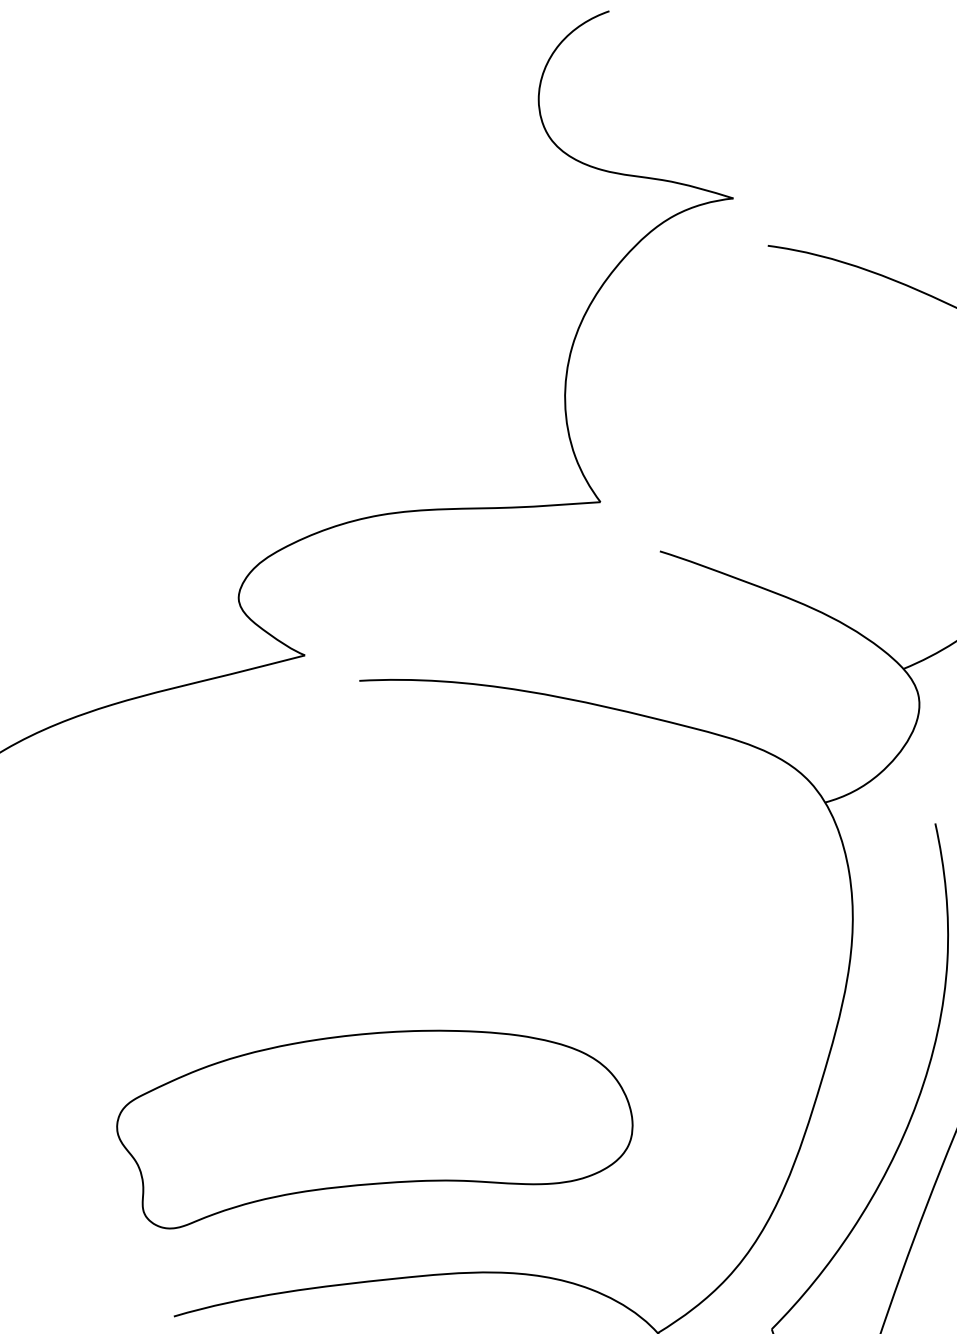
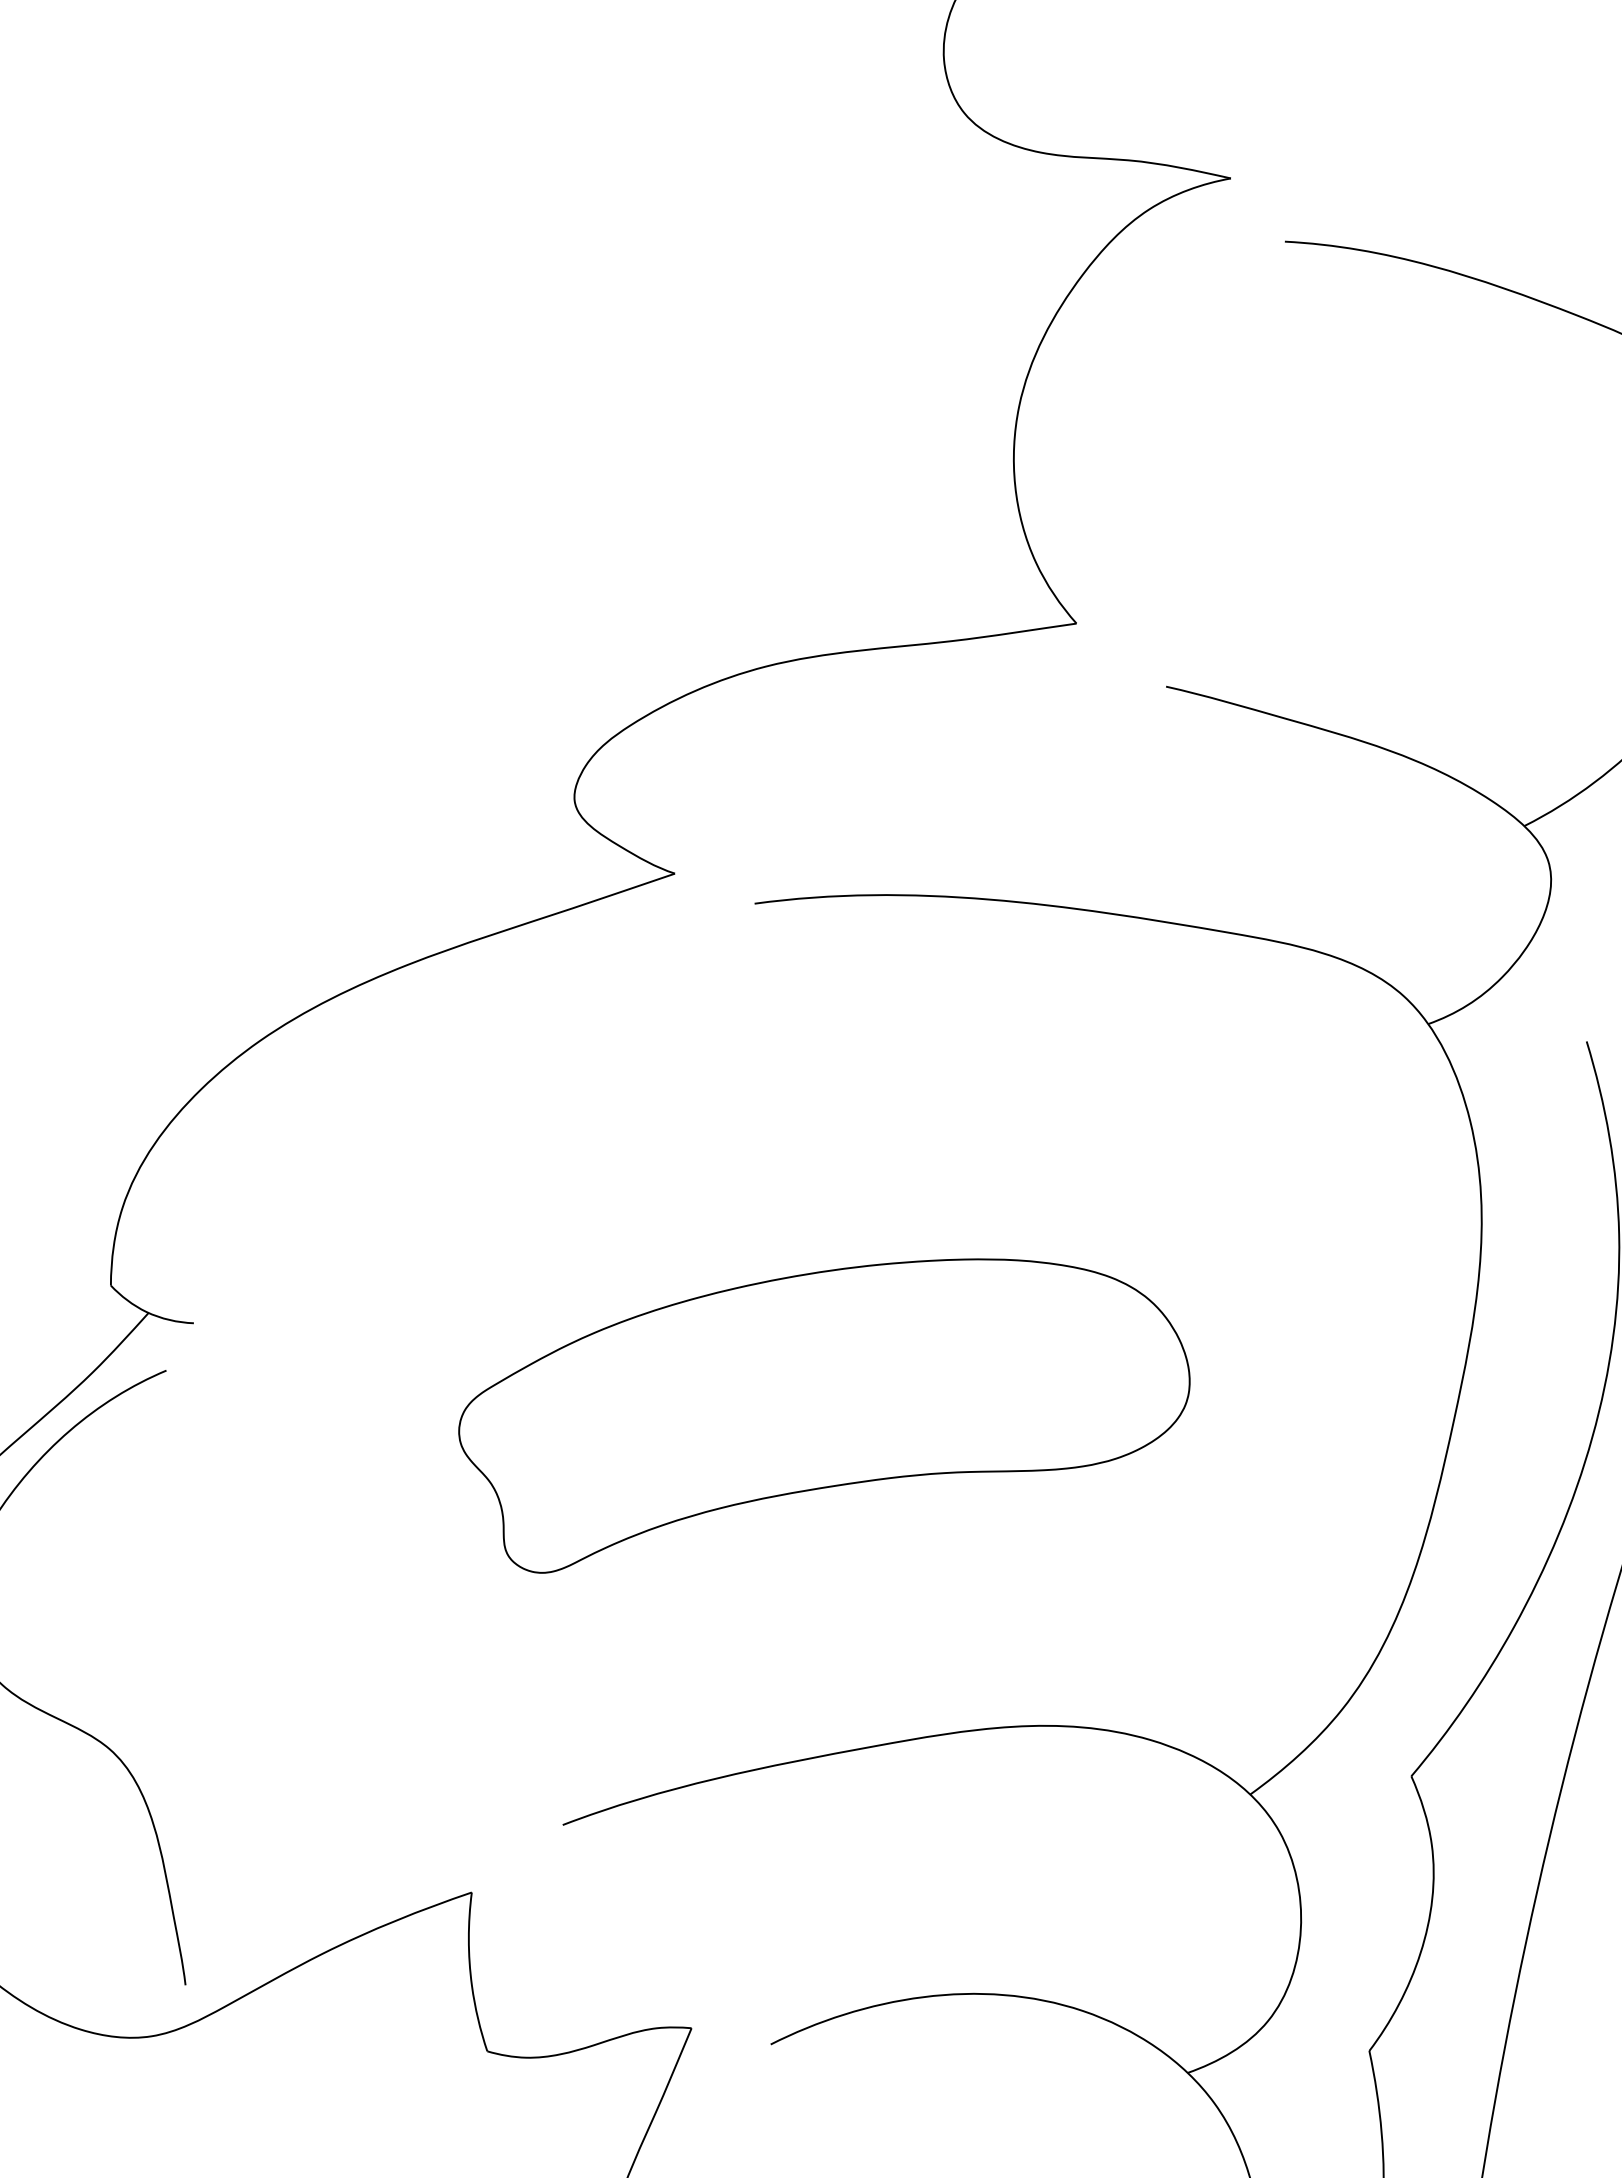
part: (374, 1133) -> (824, 1415), moved

